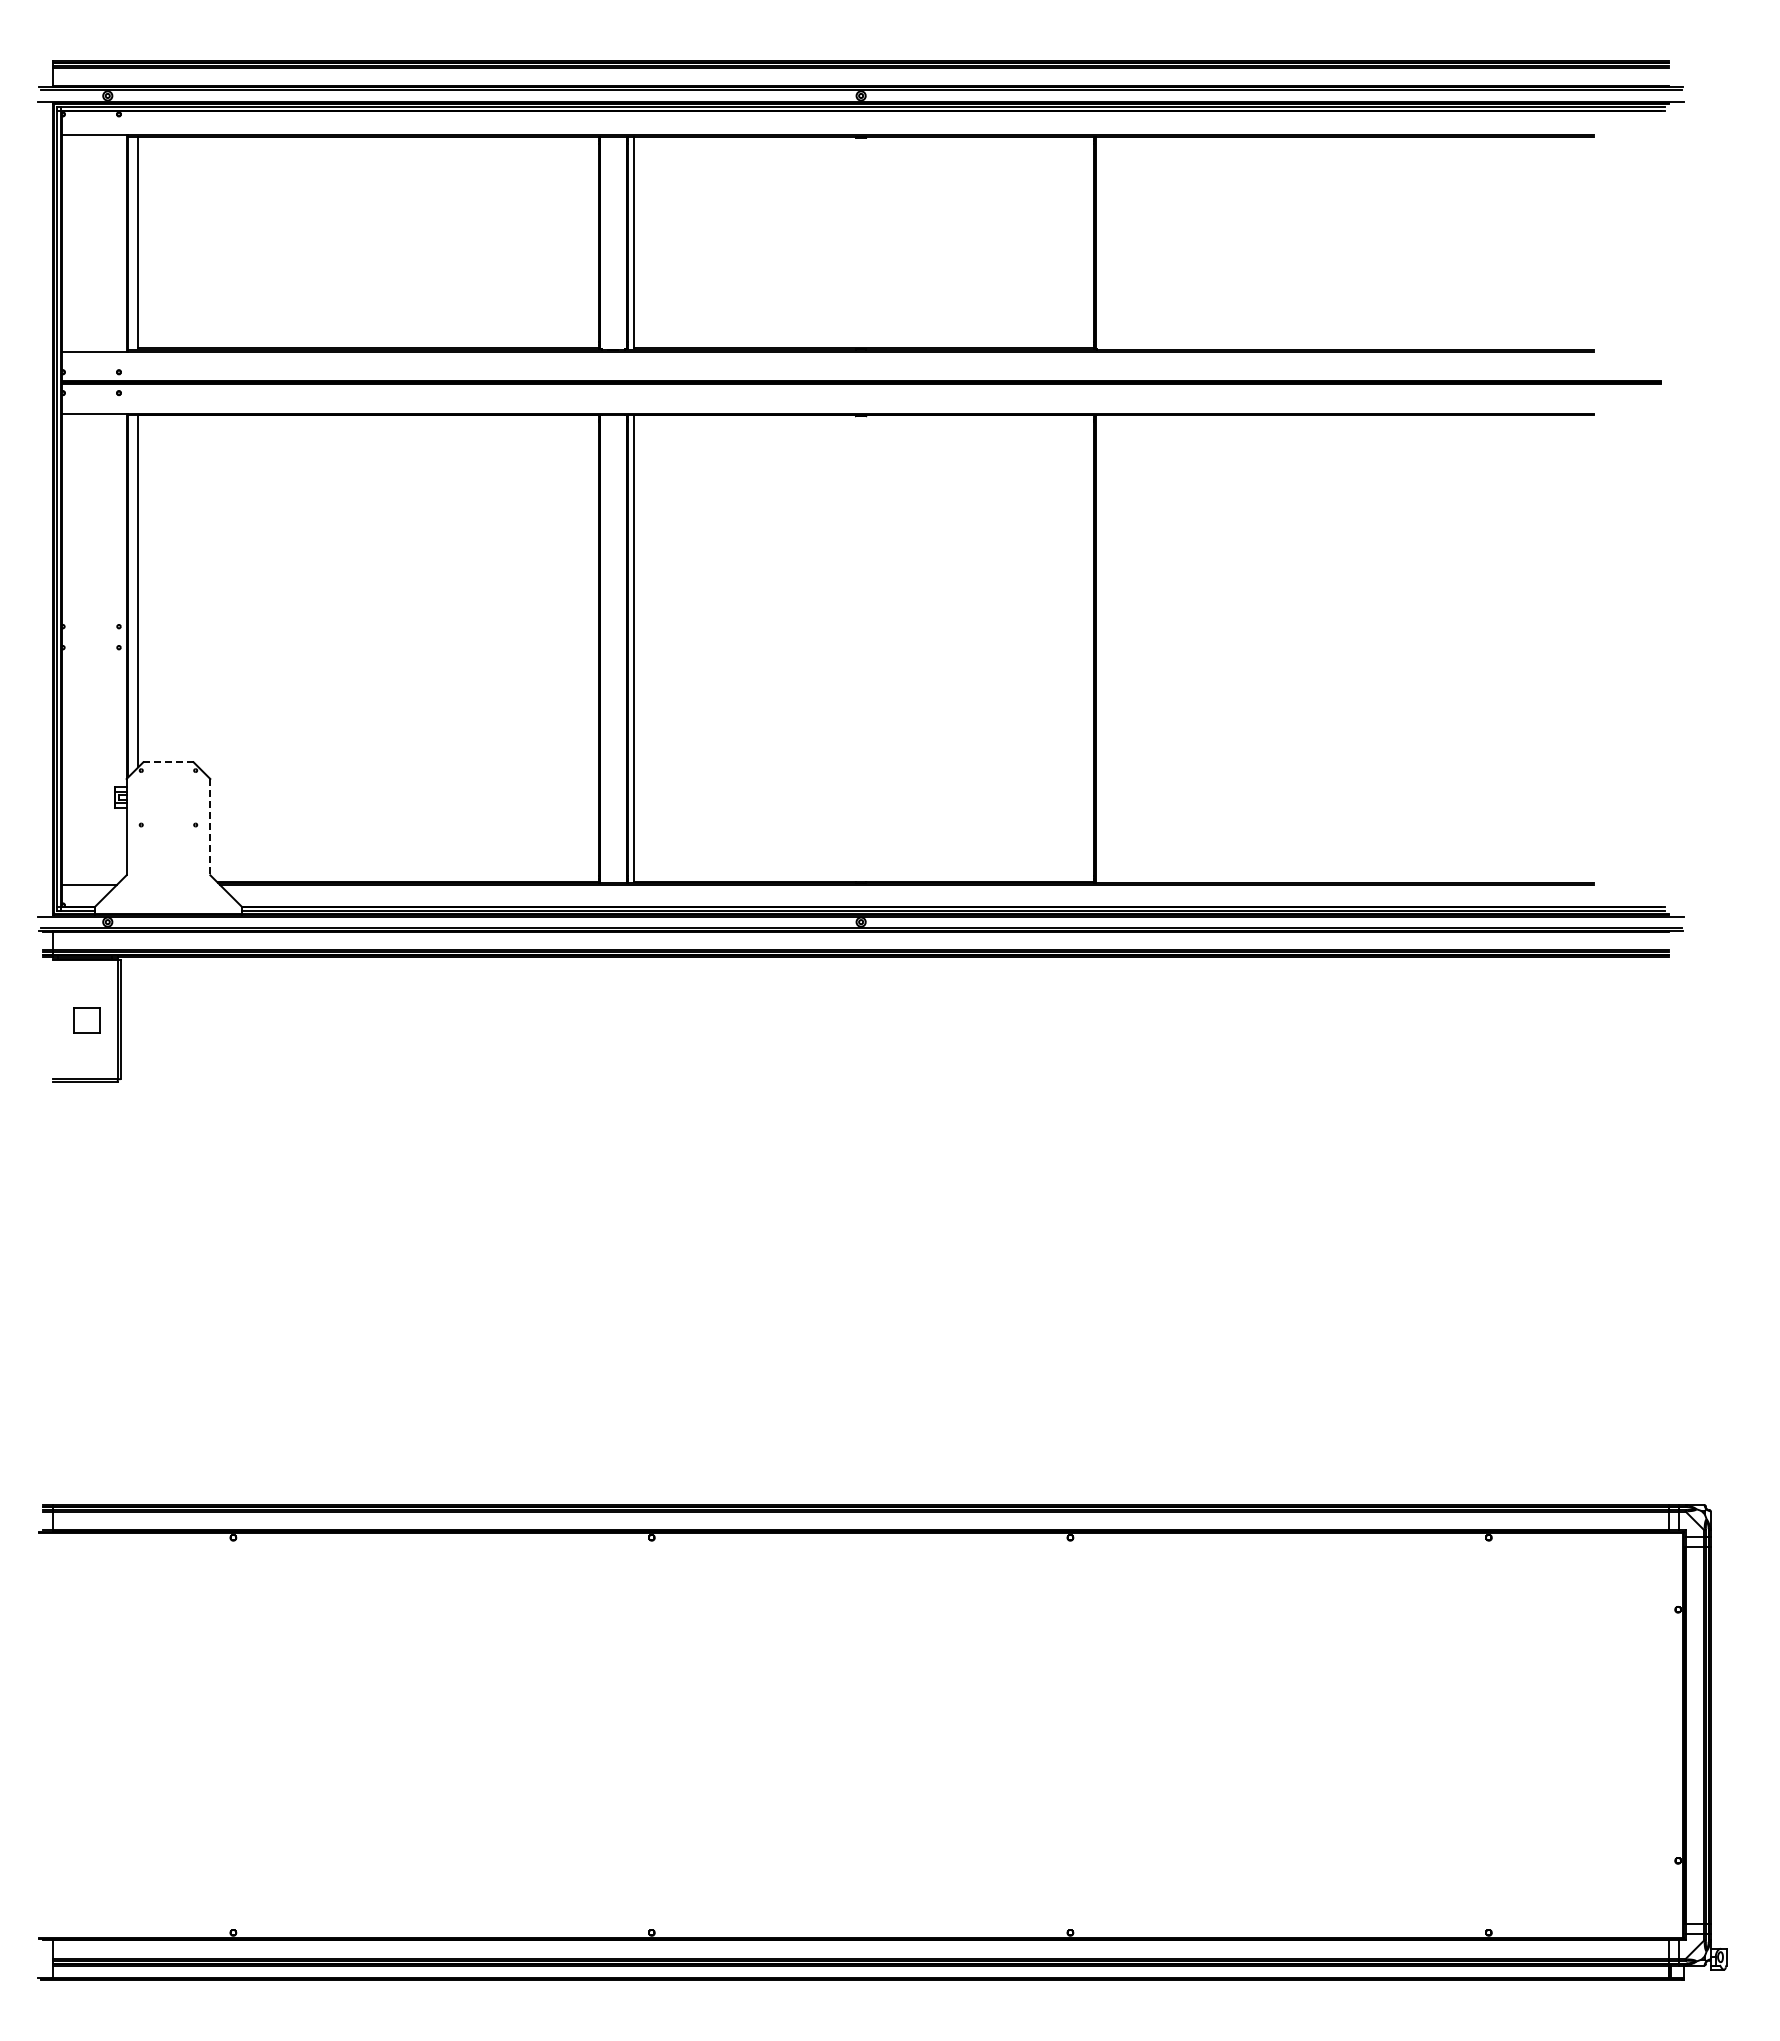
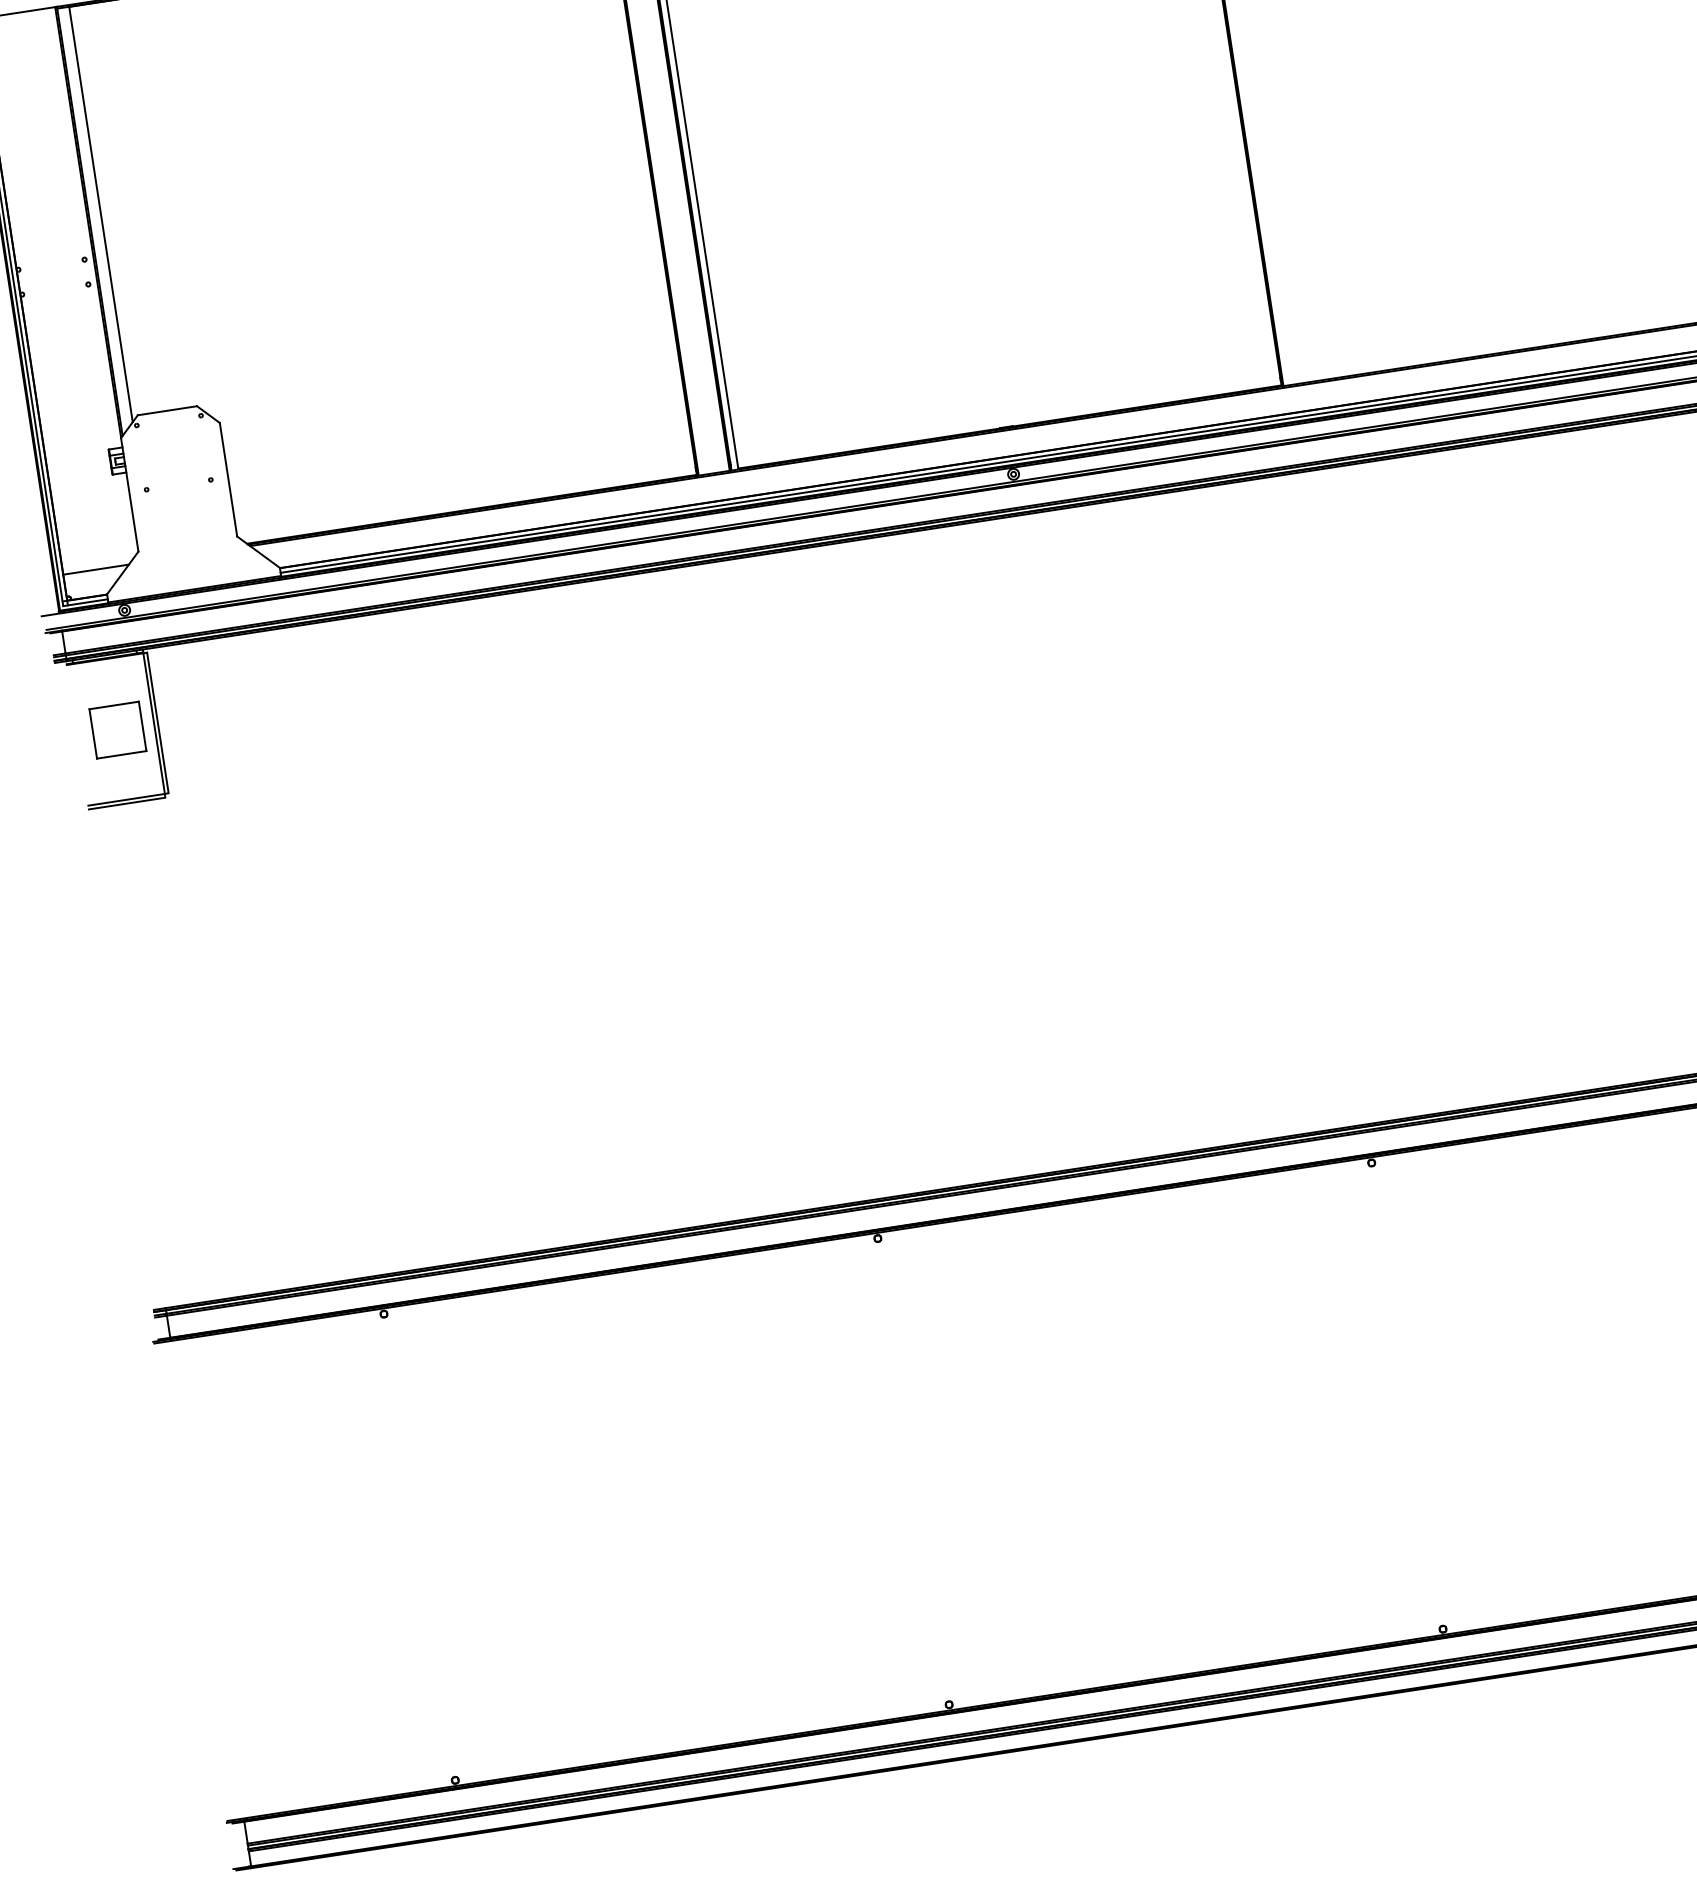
line: (168, 762) -> (167, 411), dashed -> solid
line: (210, 827) -> (228, 480), dashed -> solid
part: (86, 1020) -> (117, 730), size x1.67

